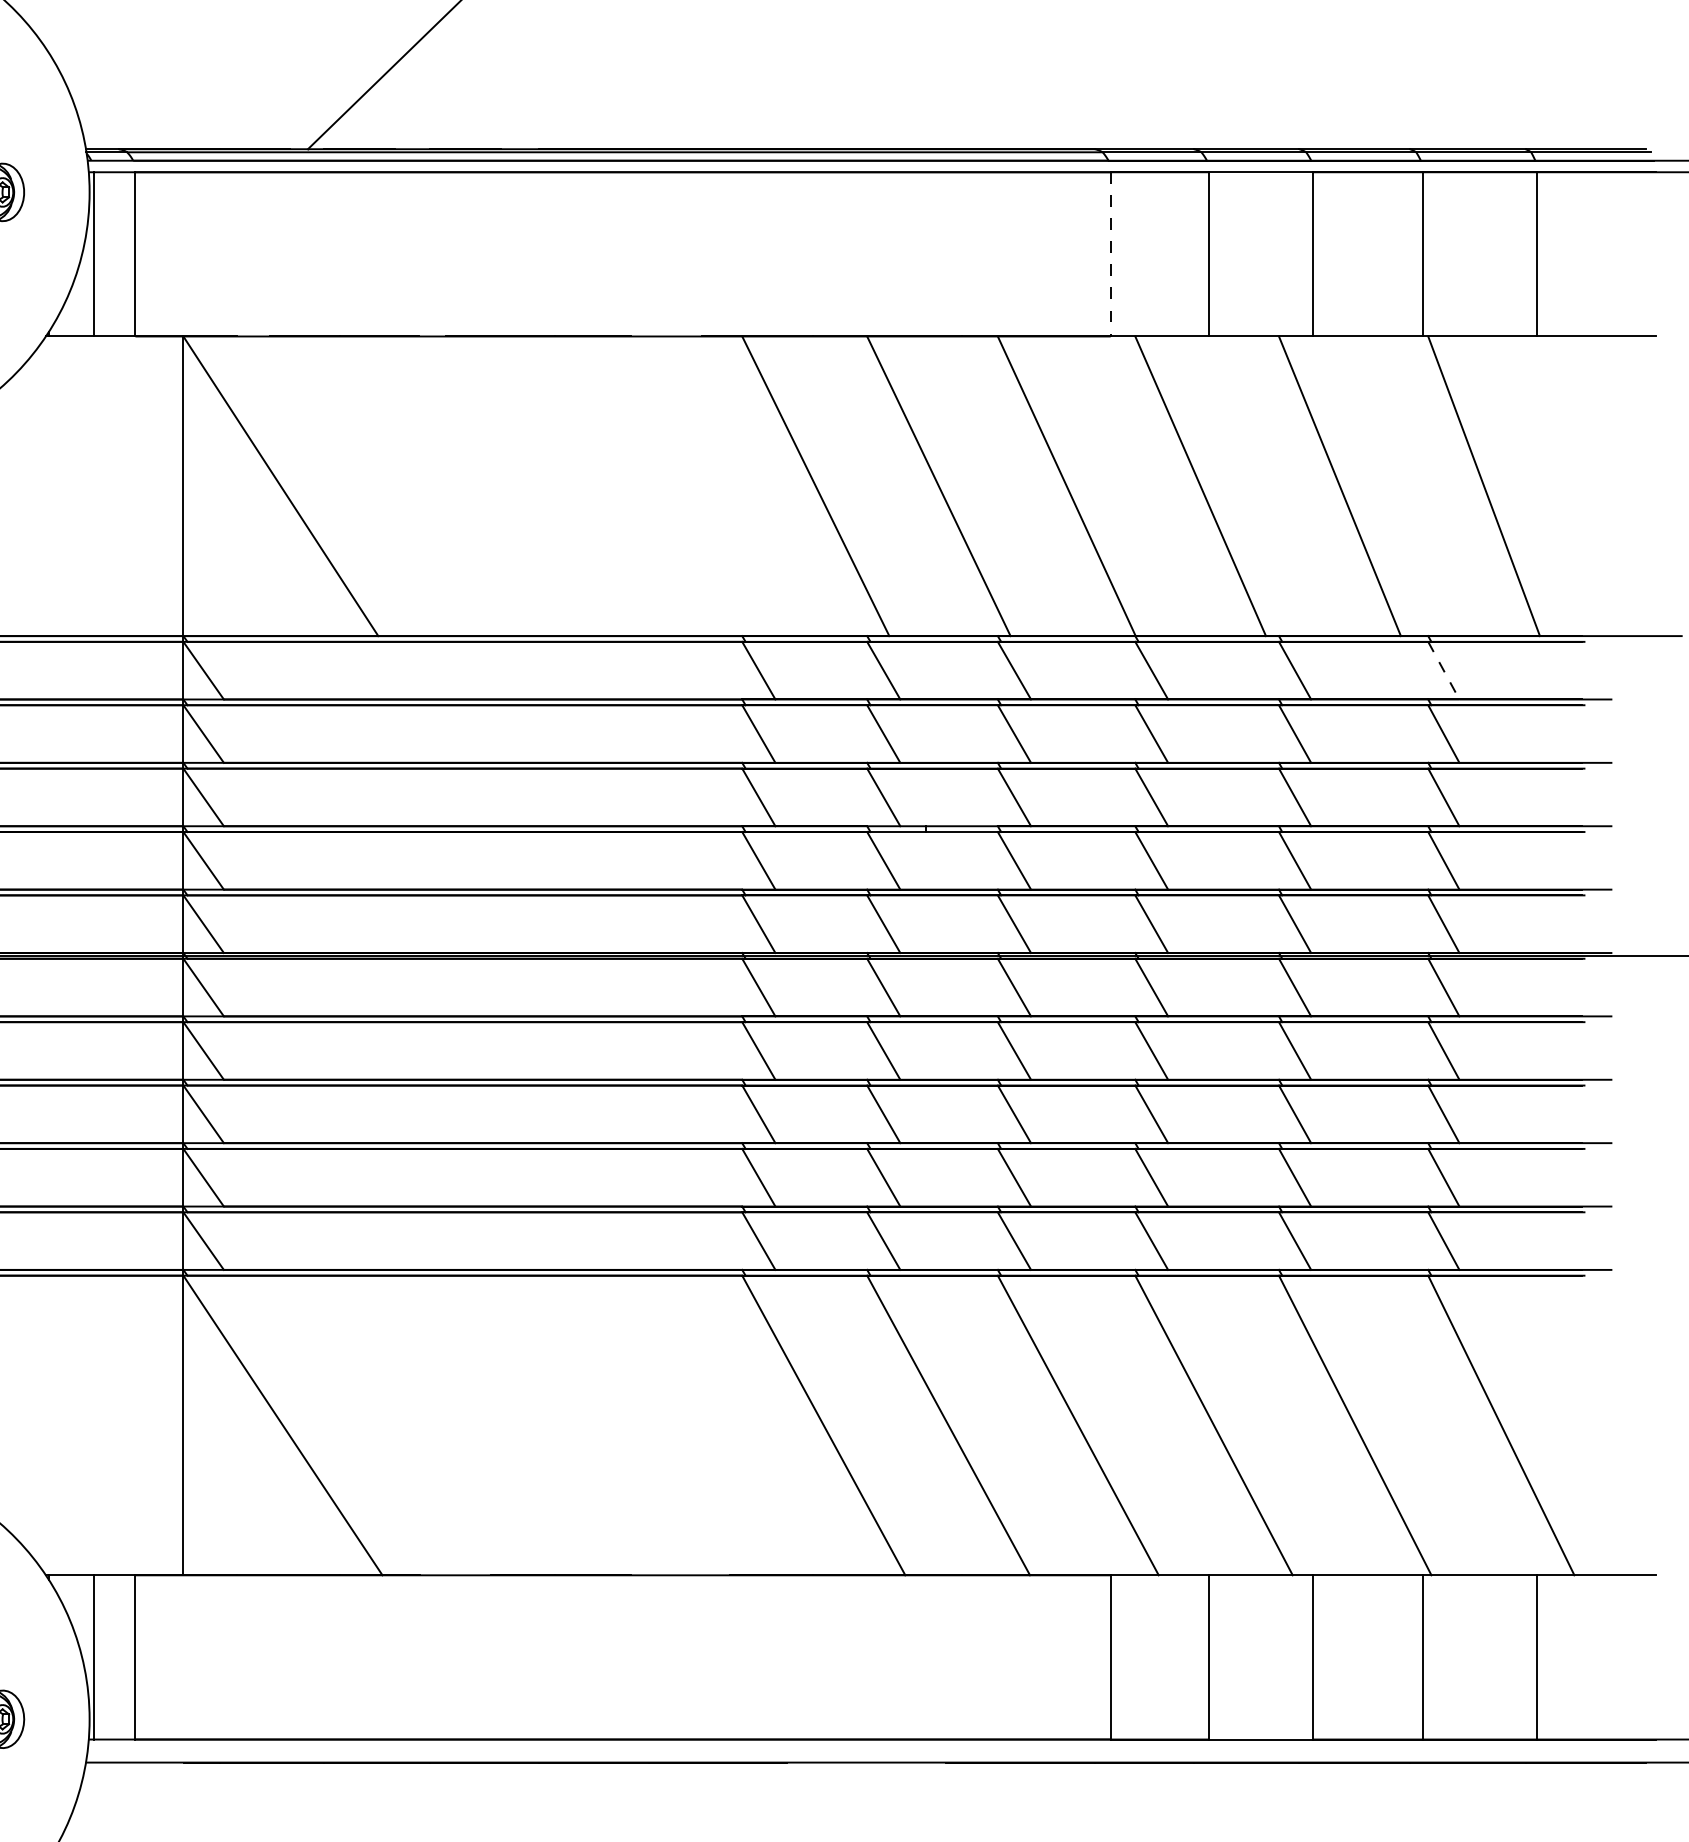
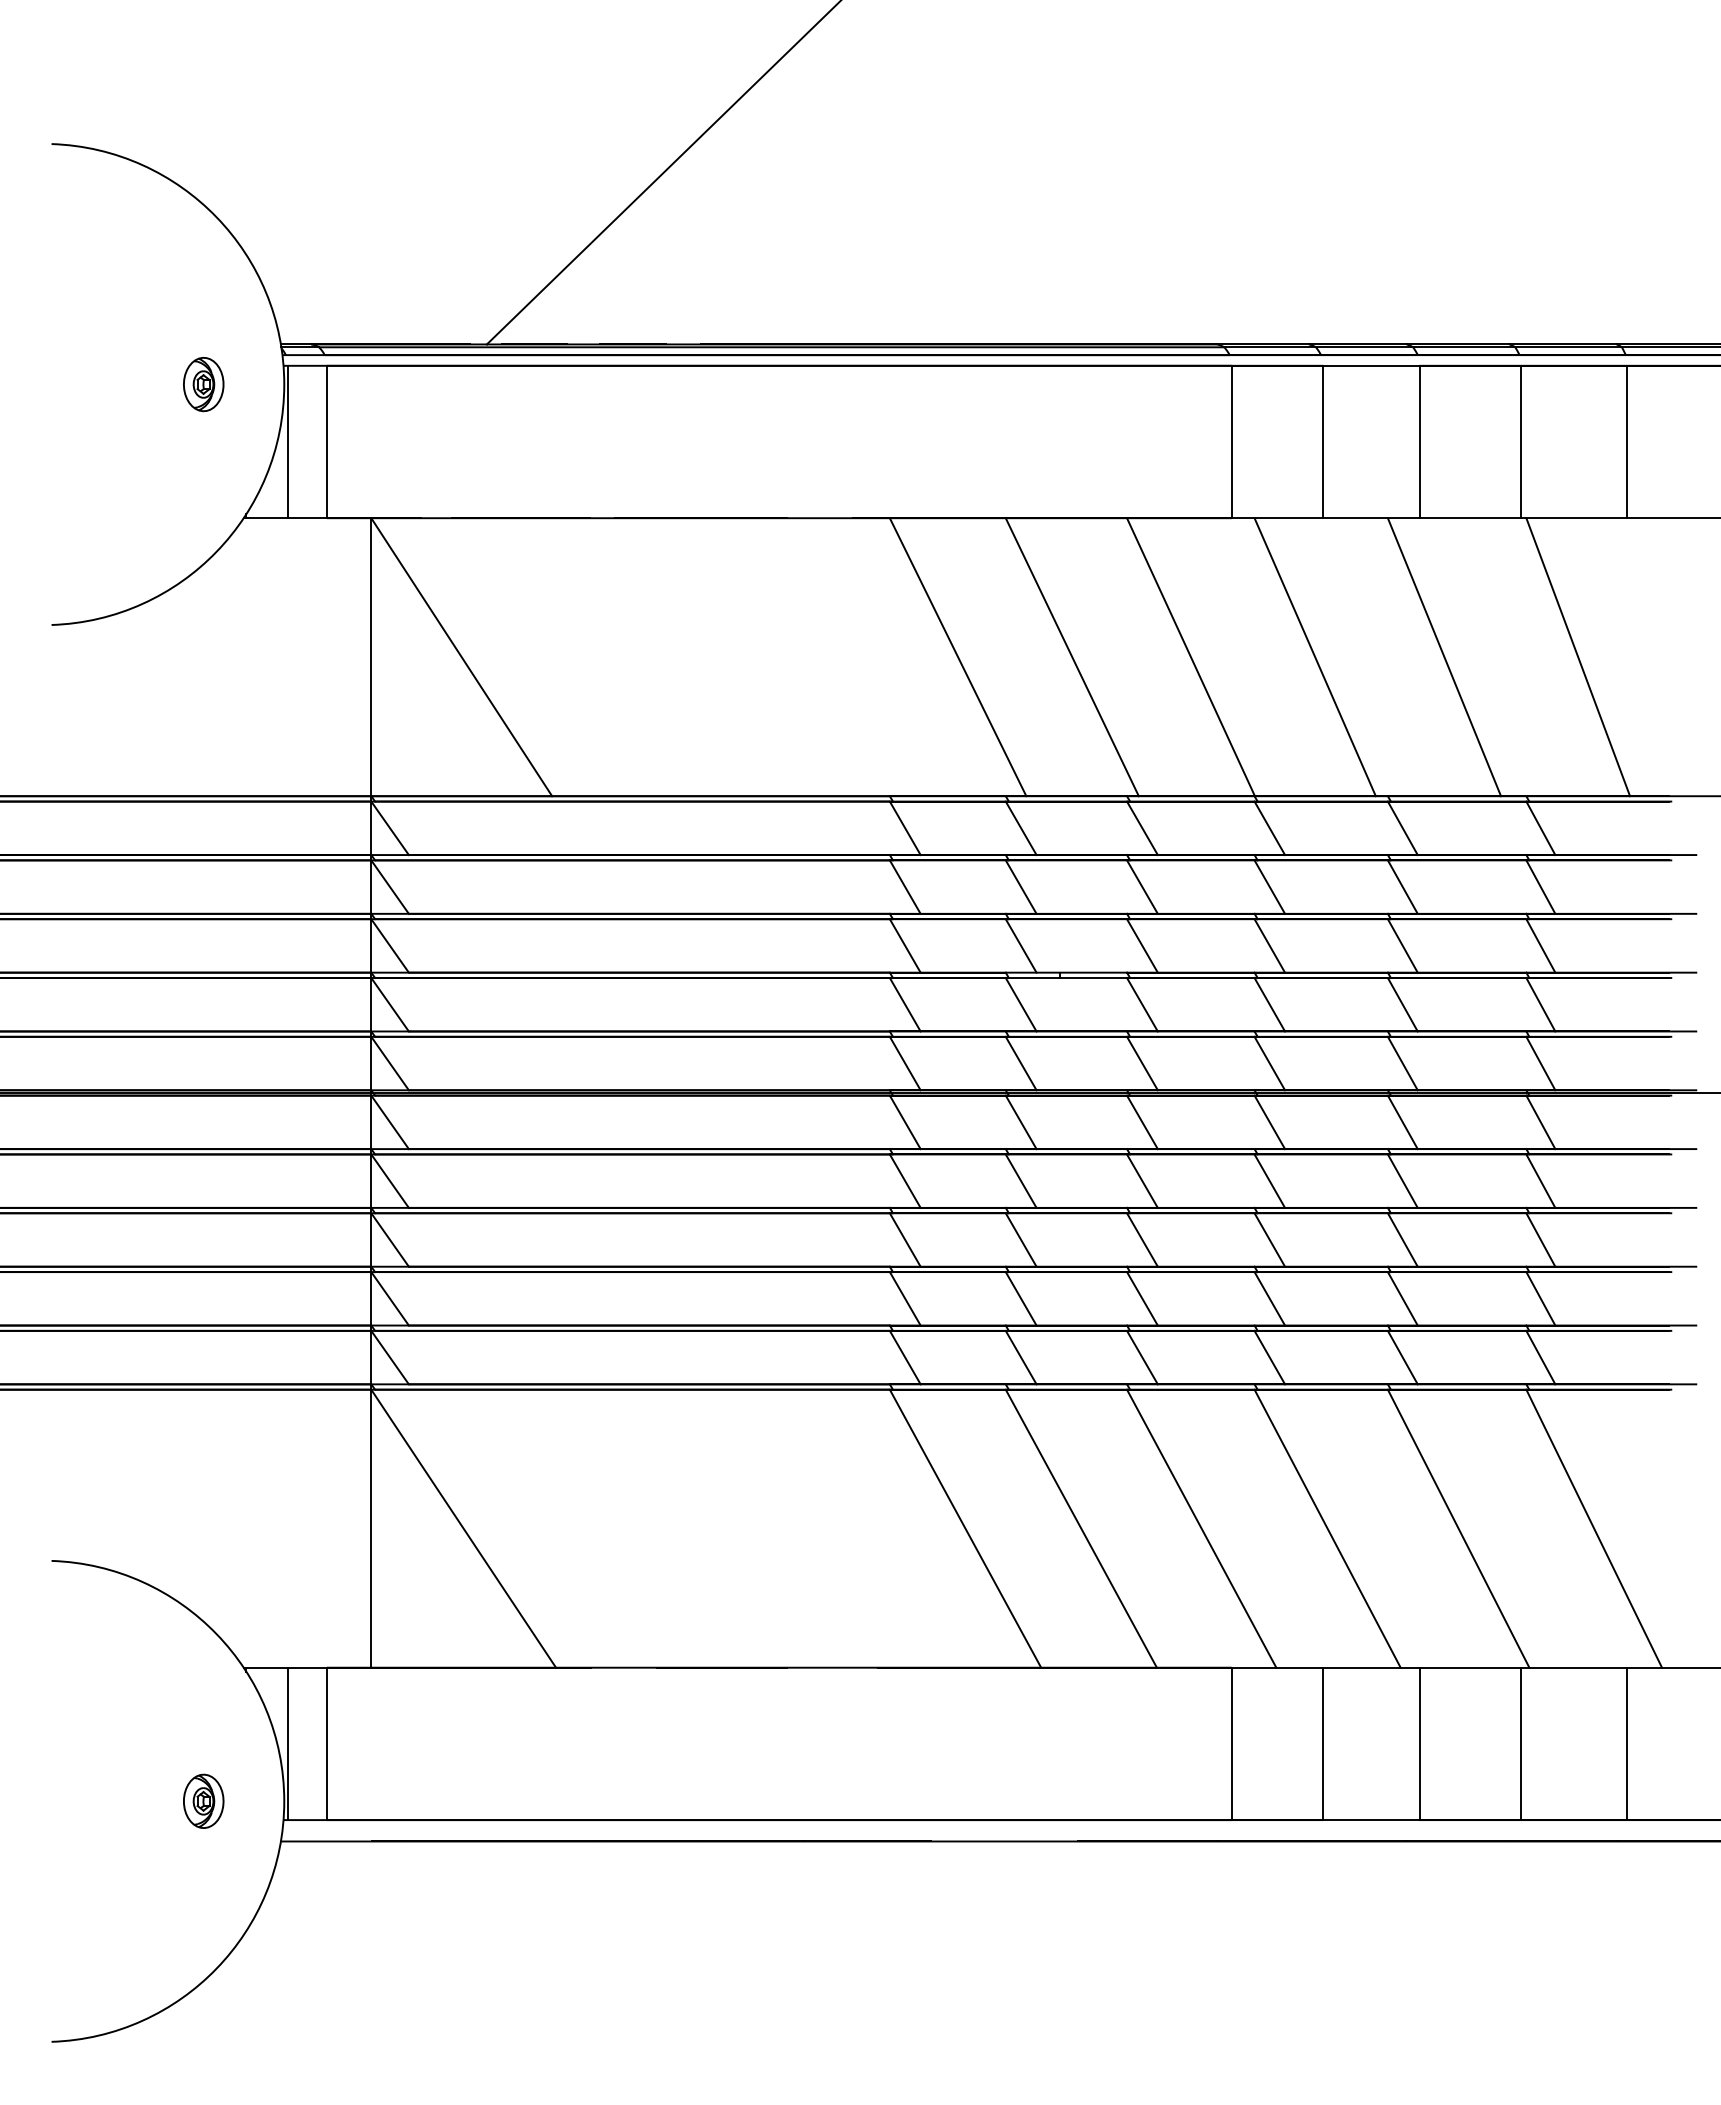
line: (1110, 254) -> (1231, 442), dashed -> solid
line: (1444, 670) -> (1541, 828), dashed -> solid

